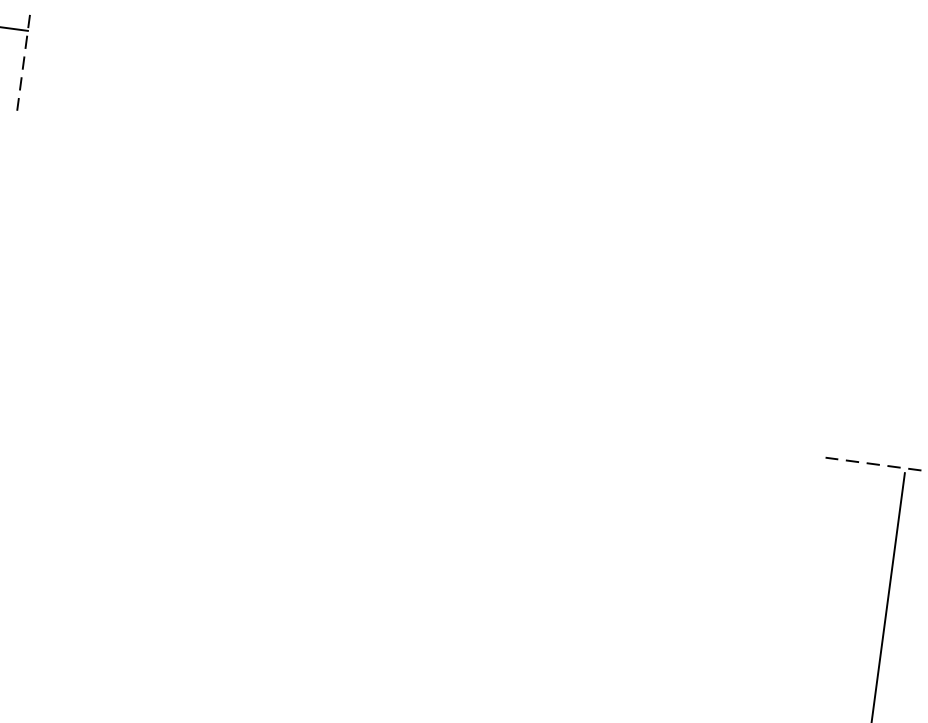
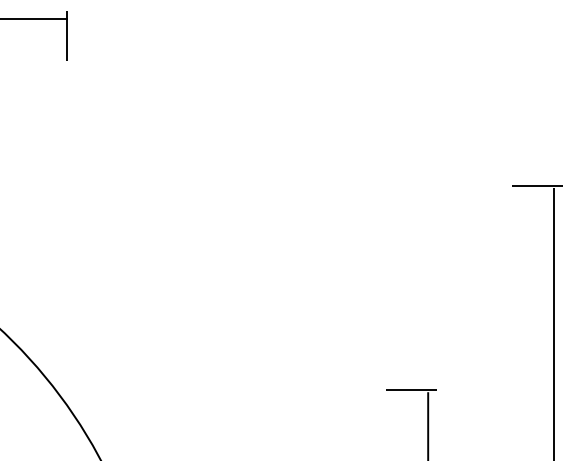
line: (23, 63) -> (67, 36), dashed -> solid
line: (872, 463) -> (536, 185), dashed -> solid

